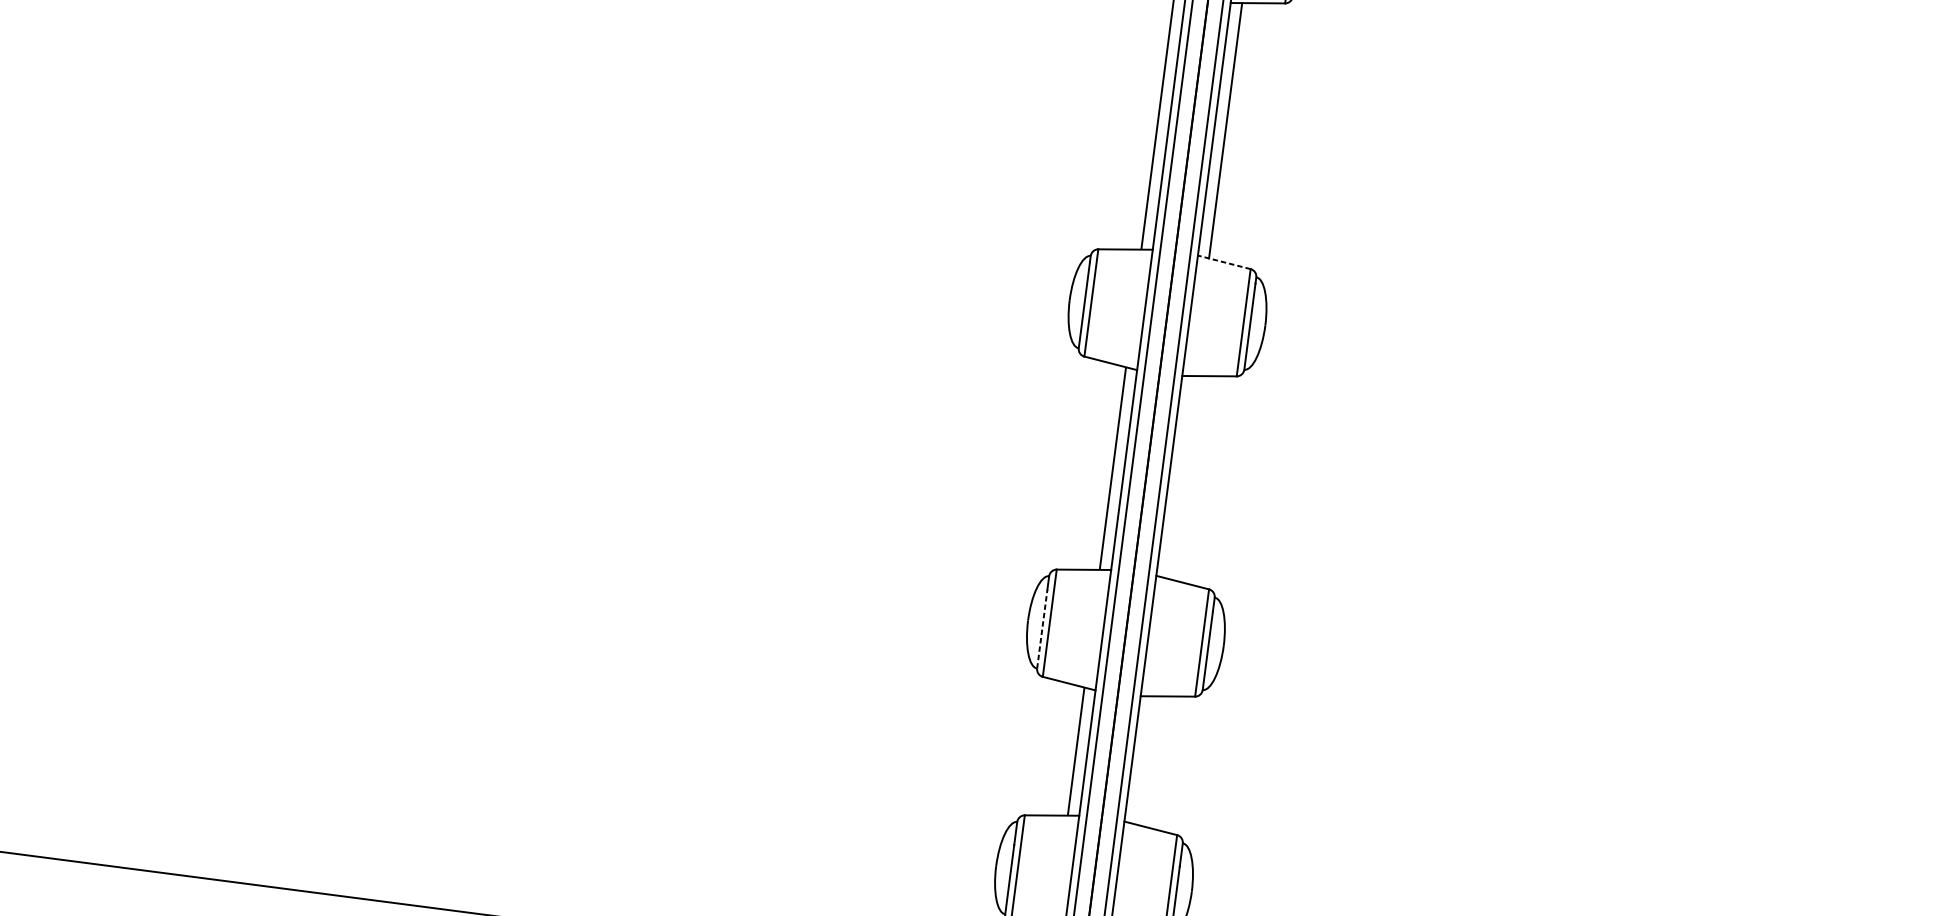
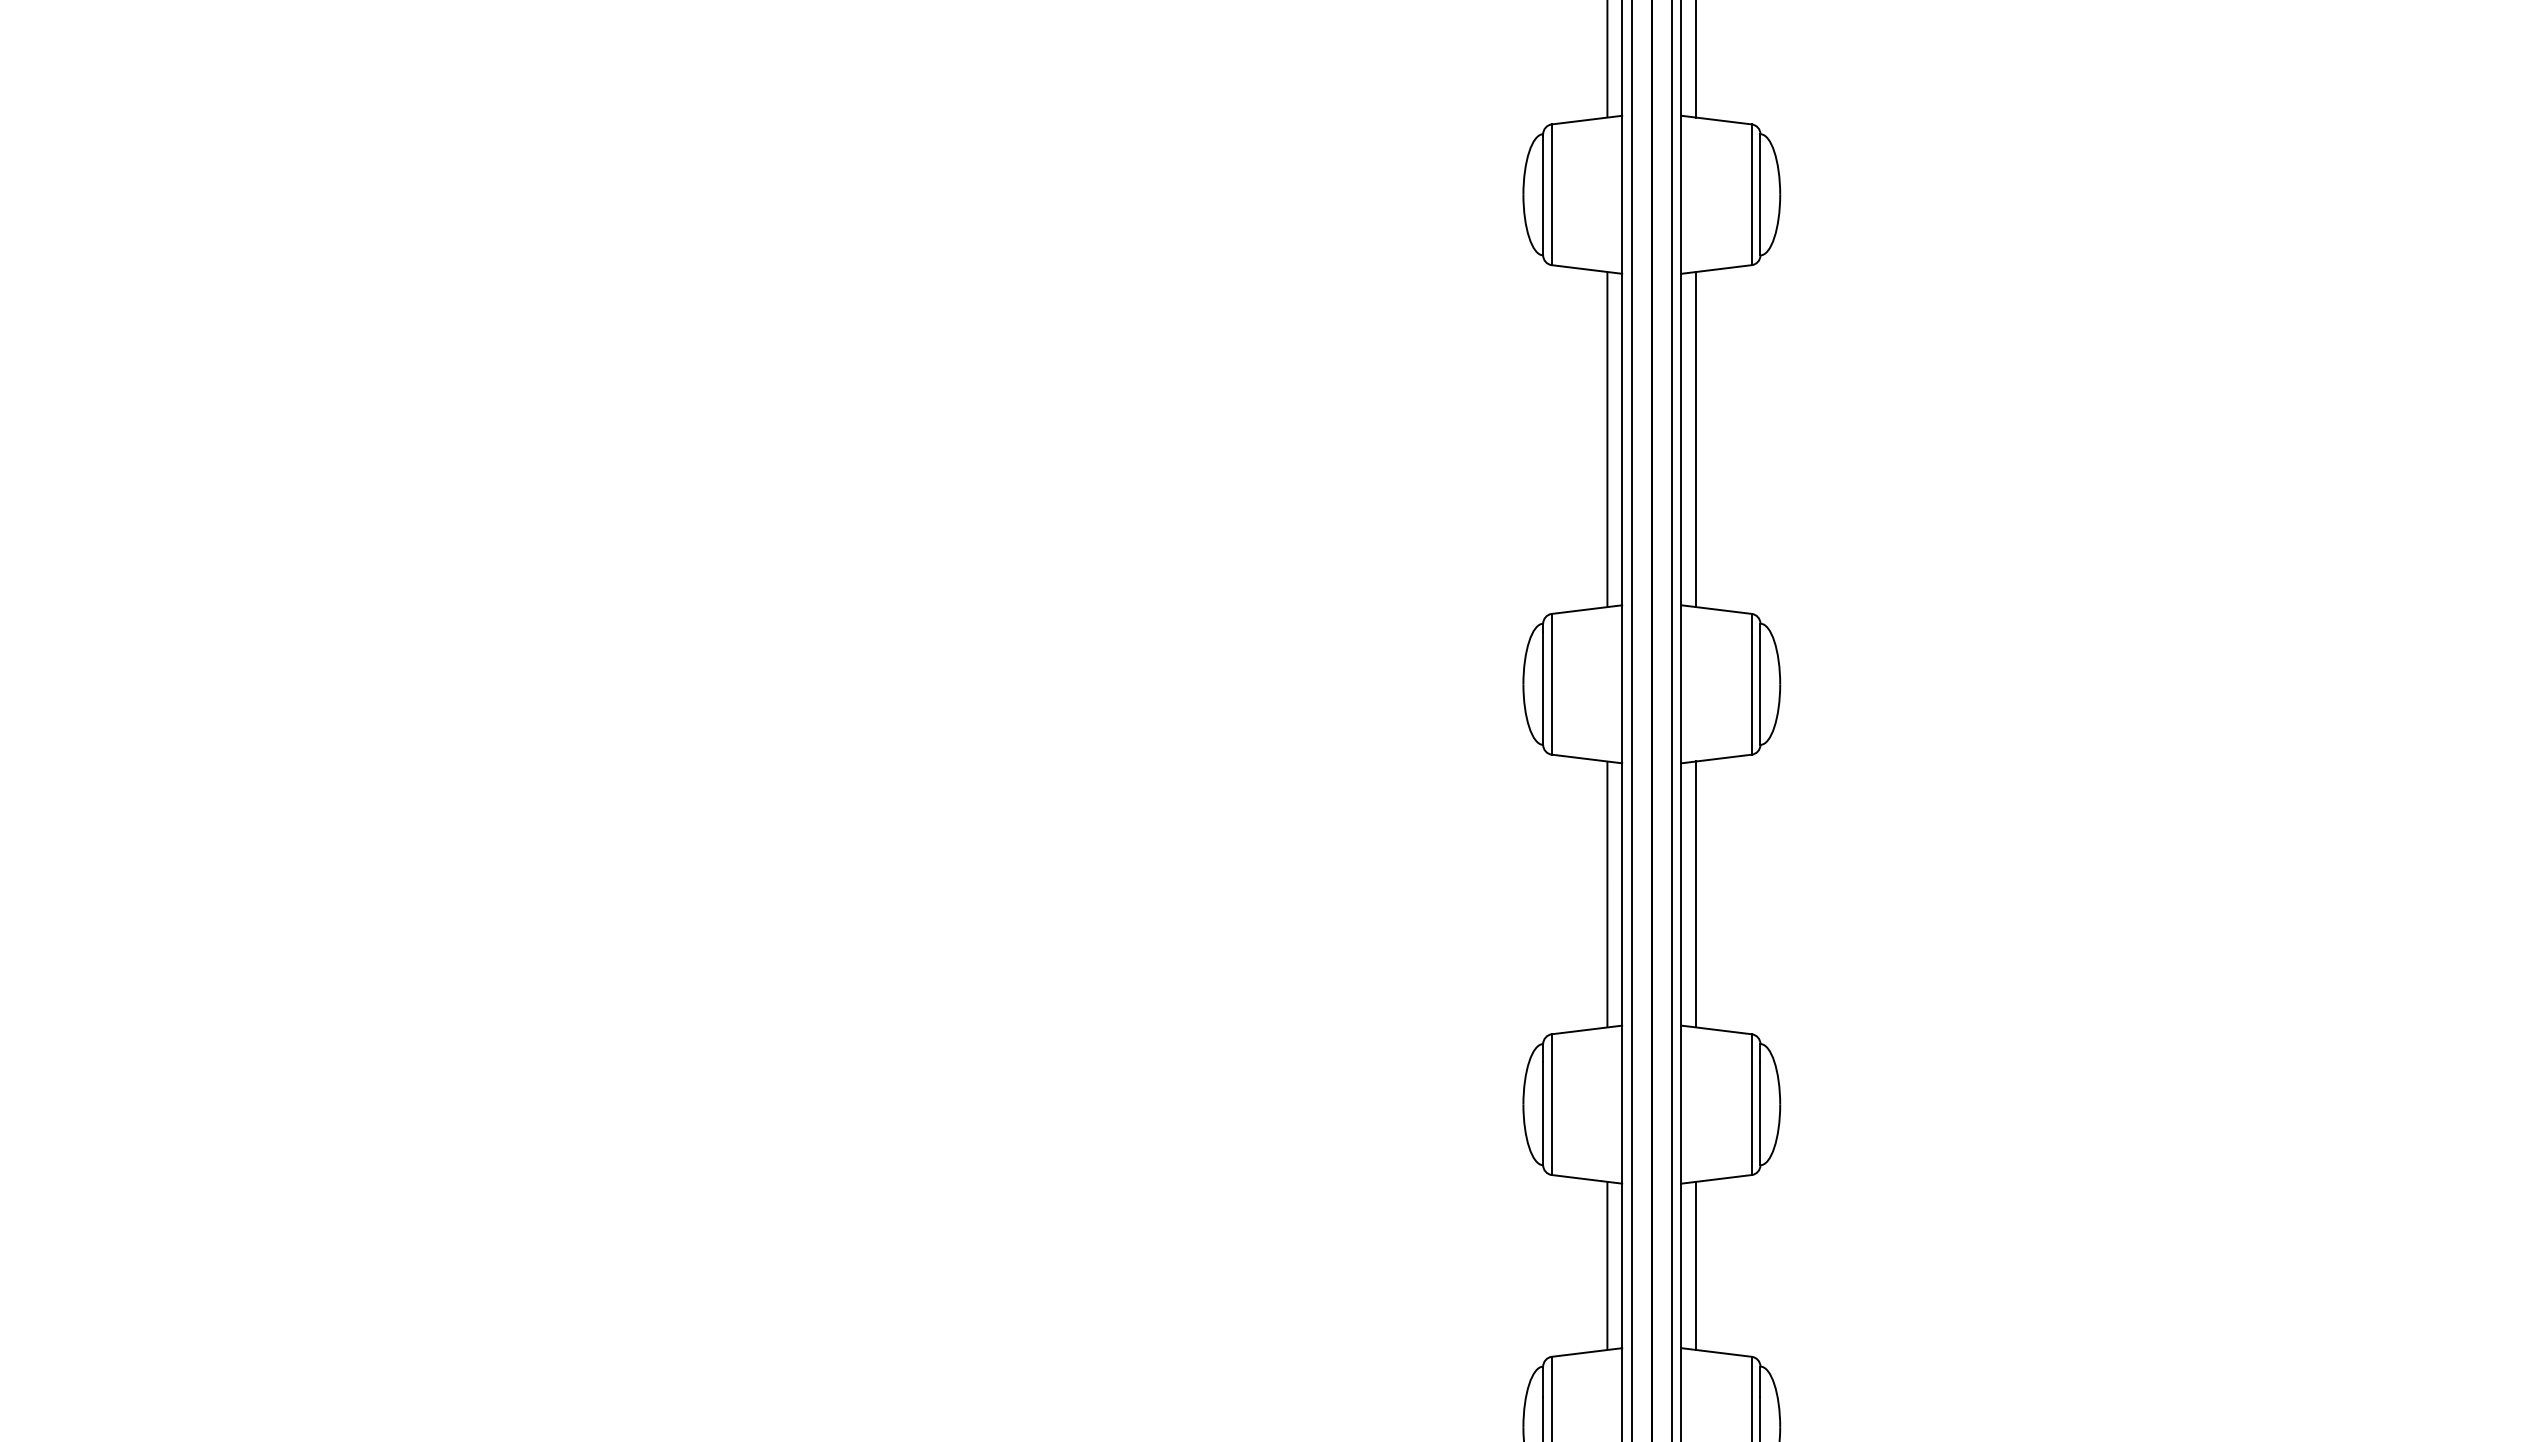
line: (1224, 262) -> (1716, 609), dashed -> solid
line: (1180, 477) -> (1696, 894), added
line: (1042, 629) -> (1543, 1113), dashed -> solid
line: (1144, 760) -> (1696, 1265), added

